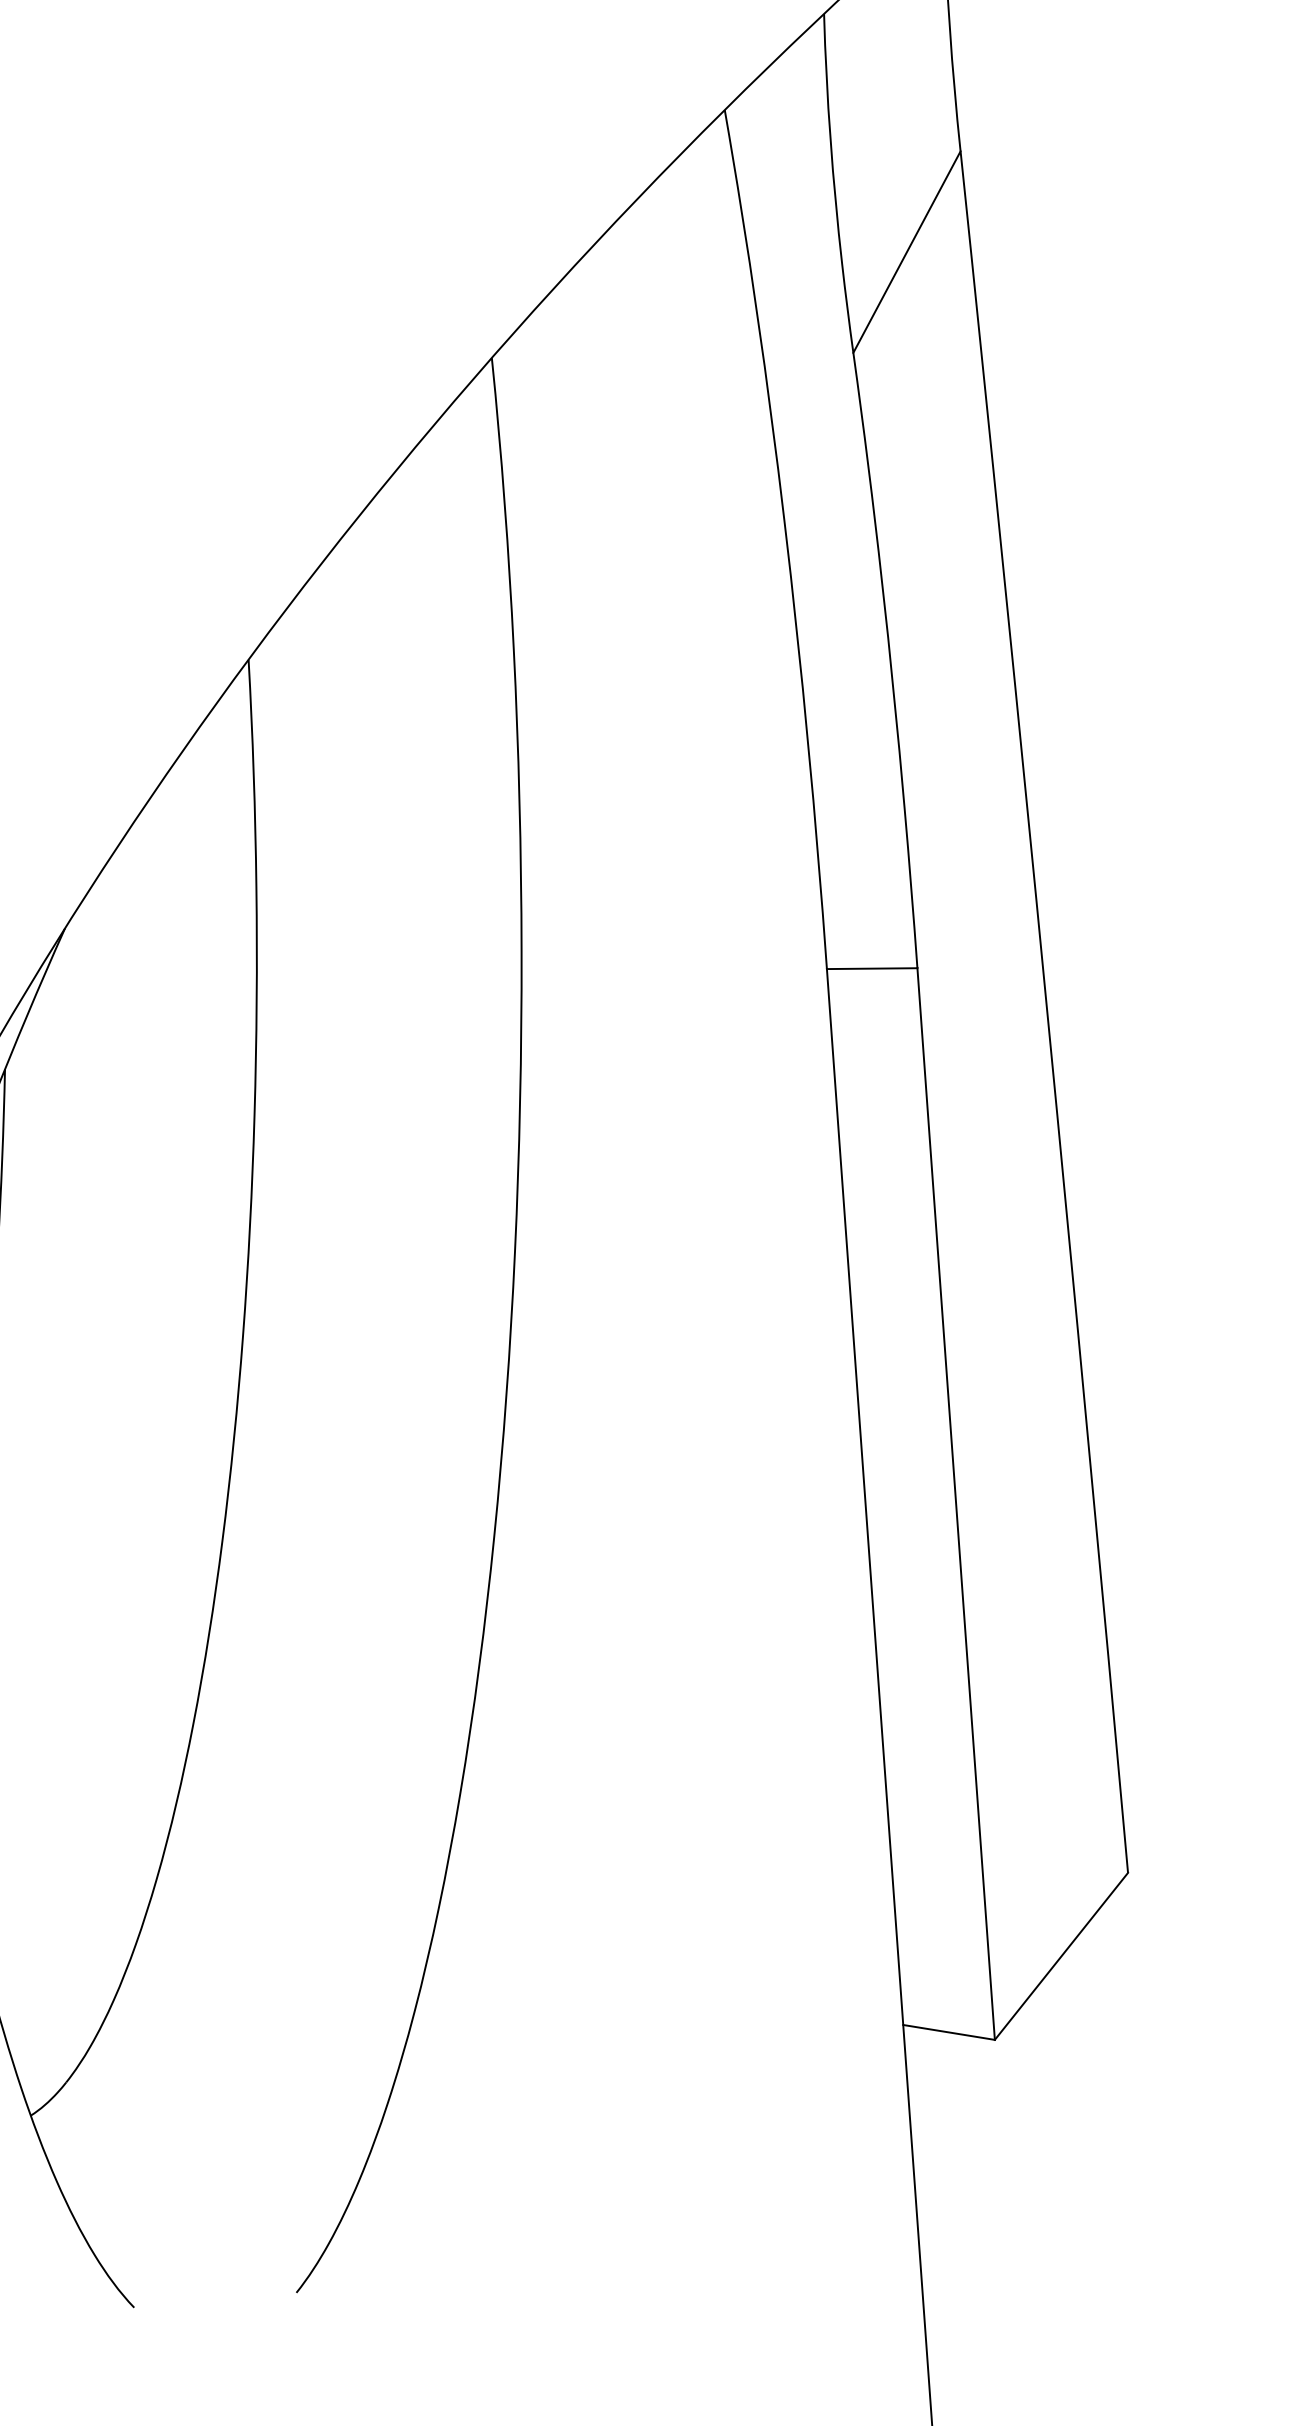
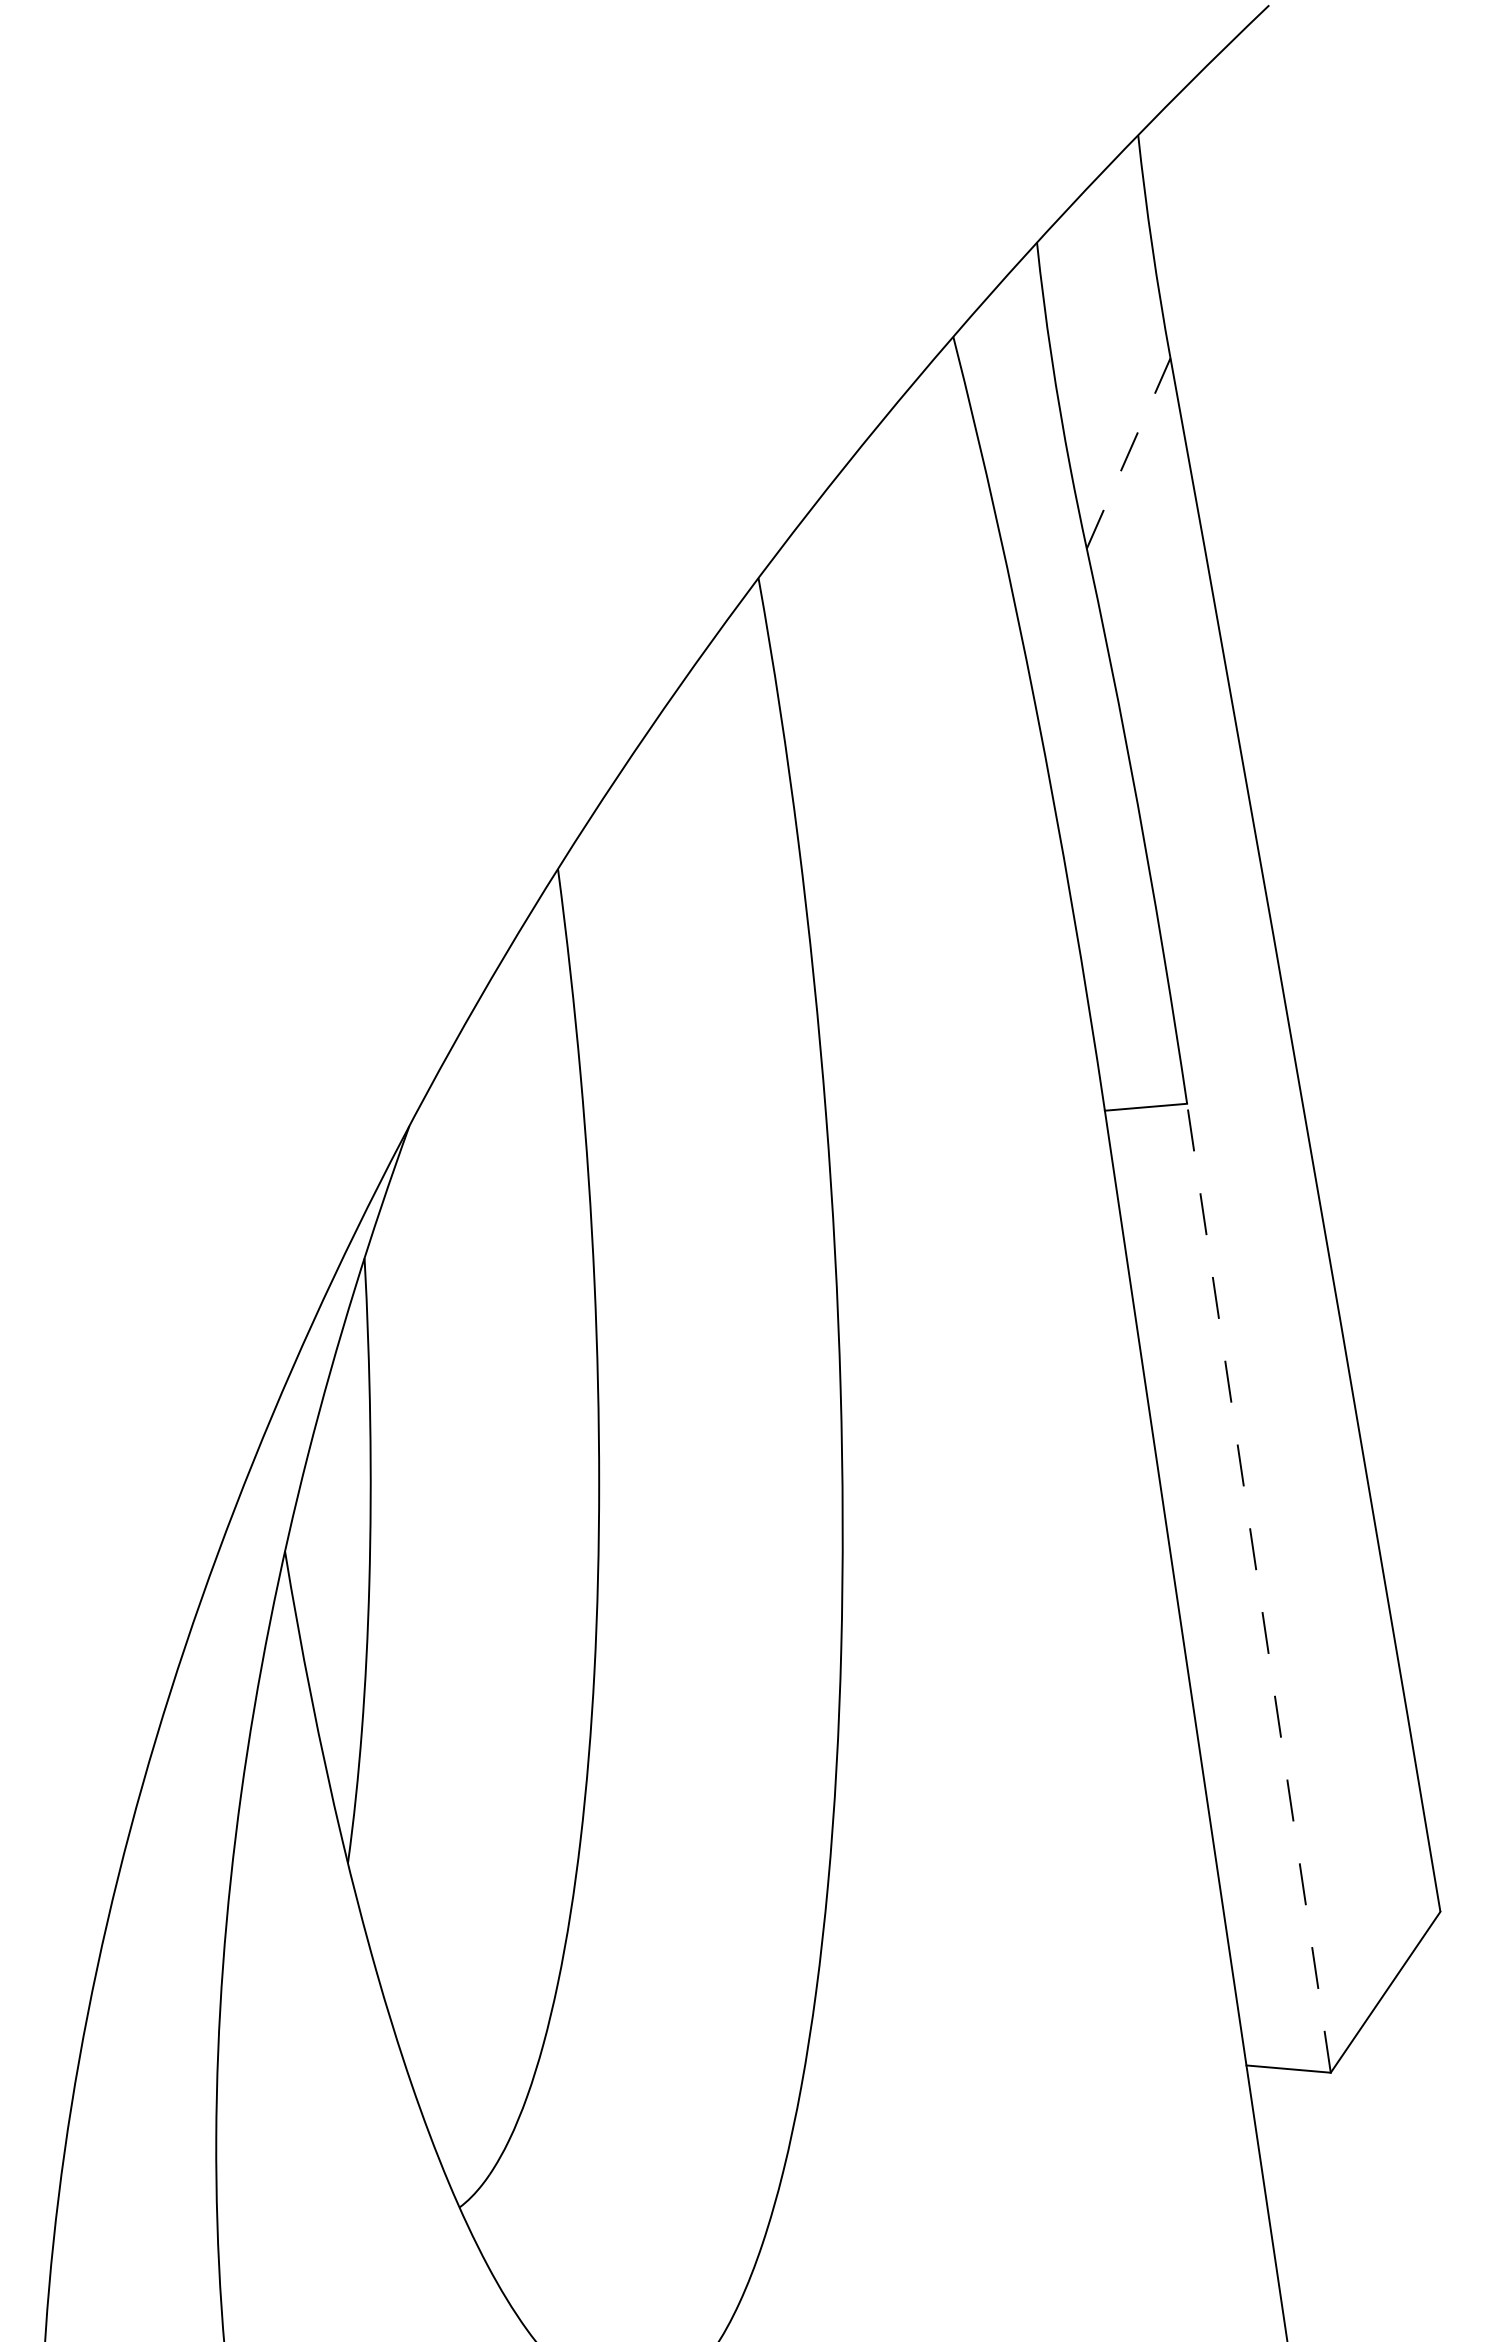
line: (906, 252) -> (1128, 453), solid -> dashed
line: (955, 1504) -> (1258, 1588), solid -> dashed

